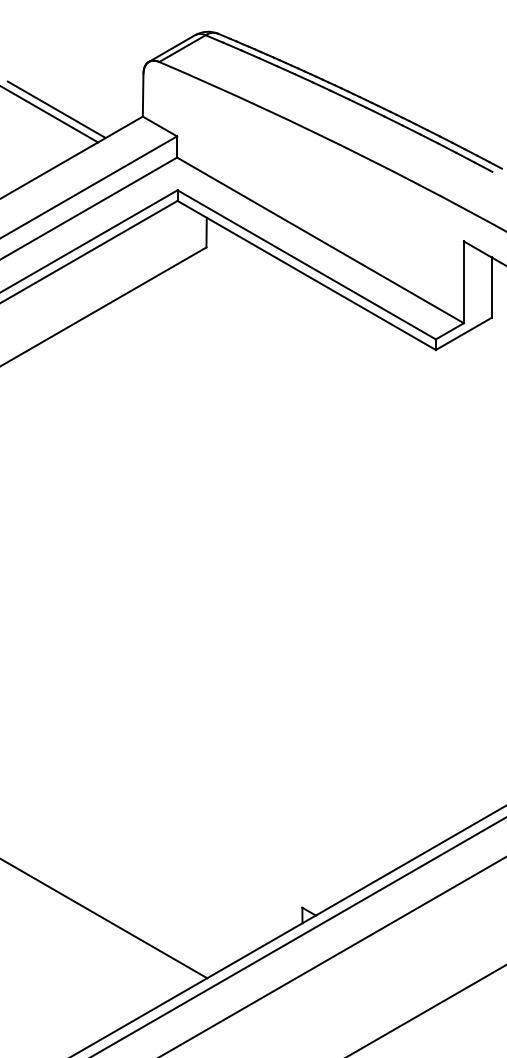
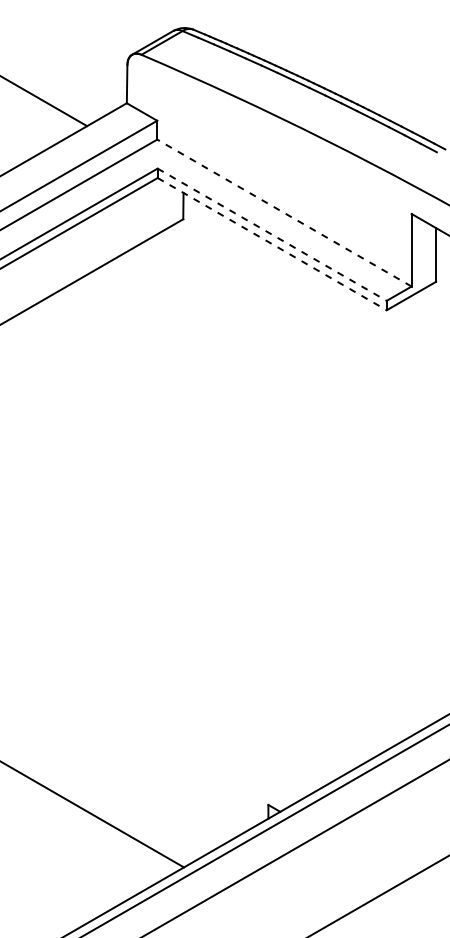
line: (56, 109) -> (50, 96), removed
line: (320, 240) -> (284, 213), solid -> dashed
line: (307, 265) -> (272, 235), solid -> dashed
line: (307, 275) -> (272, 244), solid -> dashed

